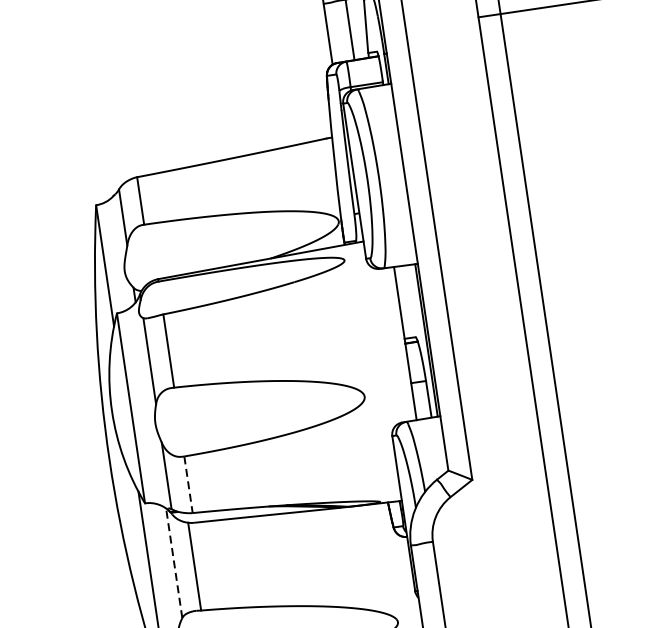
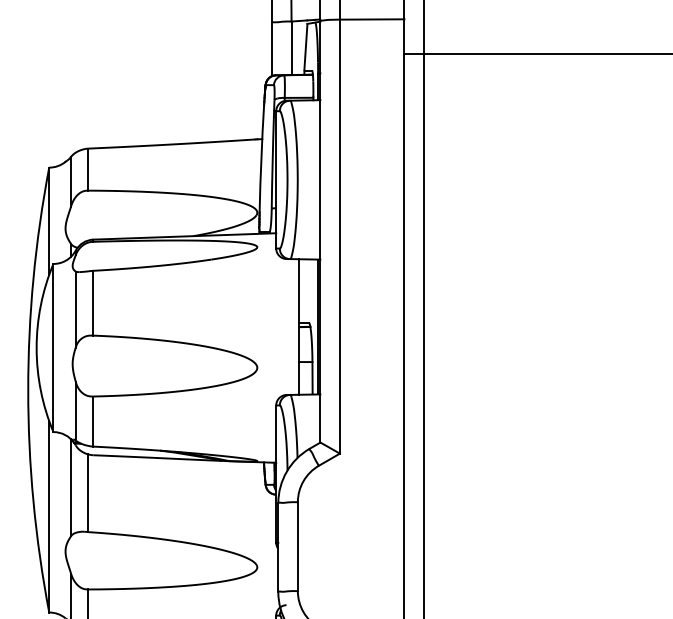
line: (188, 485) -> (93, 422), dashed -> solid
line: (174, 562) -> (71, 487), dashed -> solid

